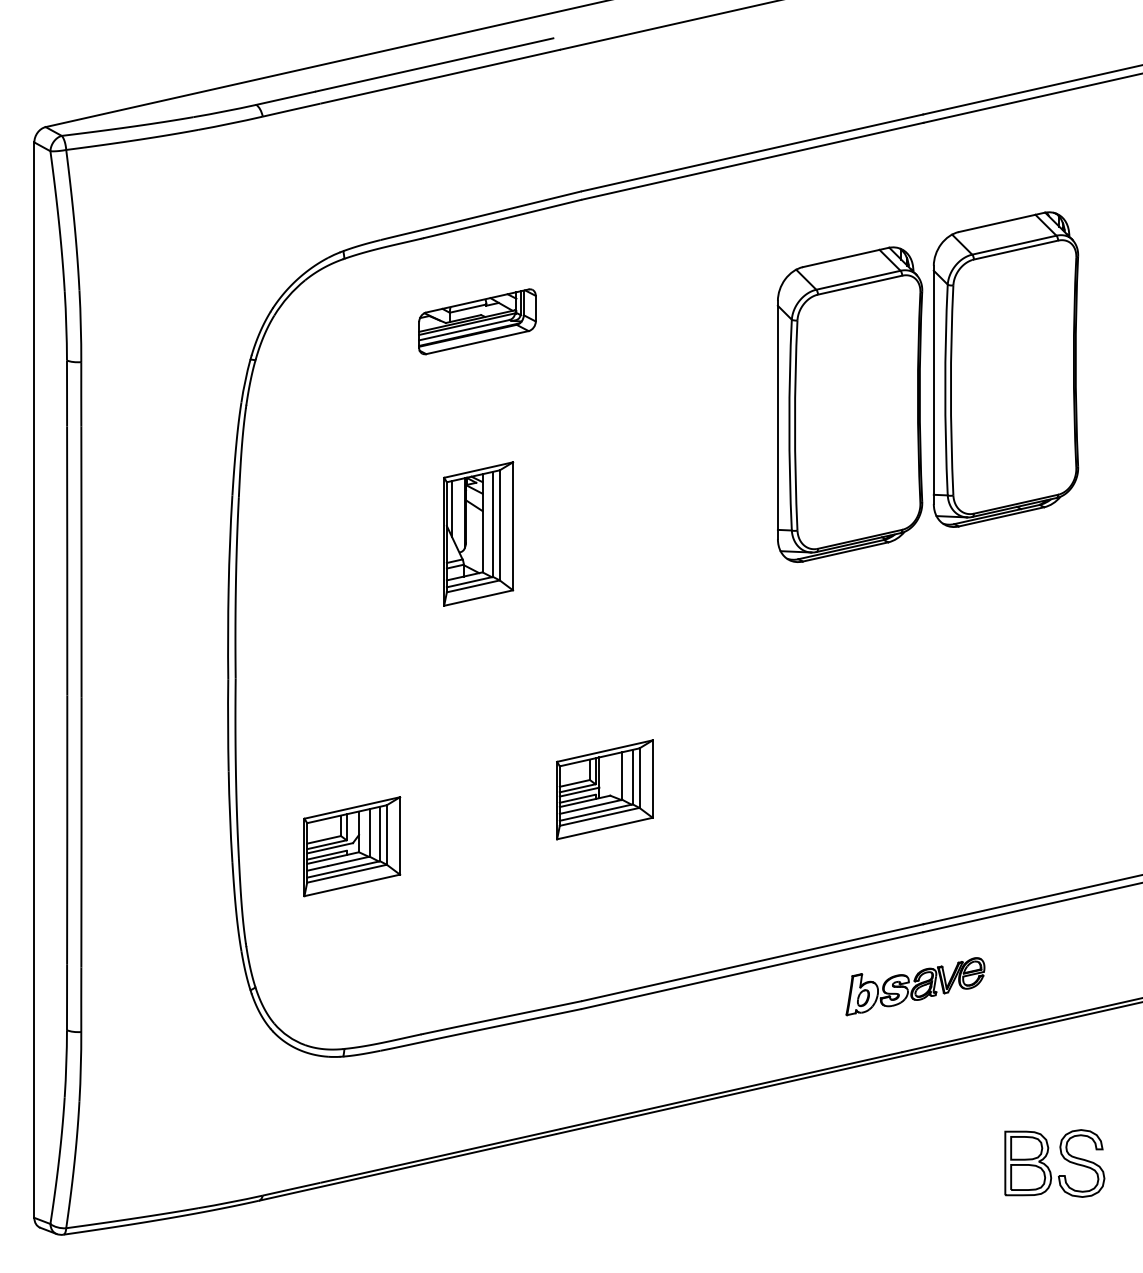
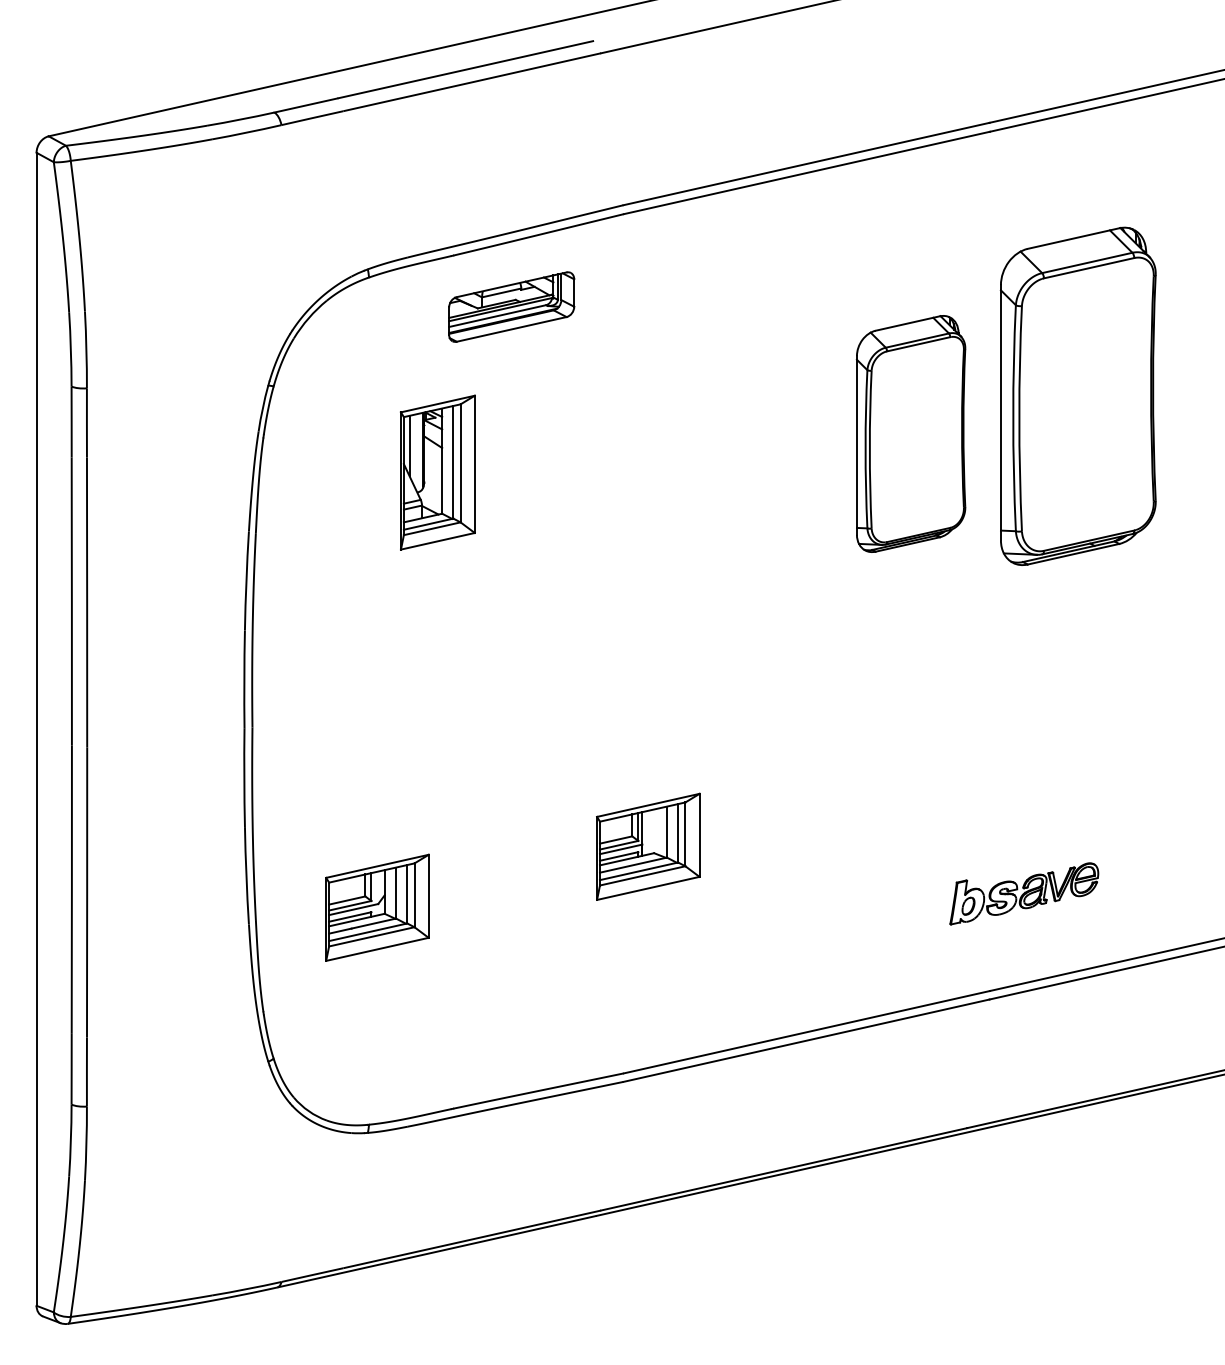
part: (477, 321) -> (511, 306), moved
part: (849, 404) -> (910, 433), size x0.7
part: (478, 533) -> (437, 472), moved
part: (915, 986) -> (1024, 893), moved
part: (1049, 1167) -> (1124, 1251), removed

